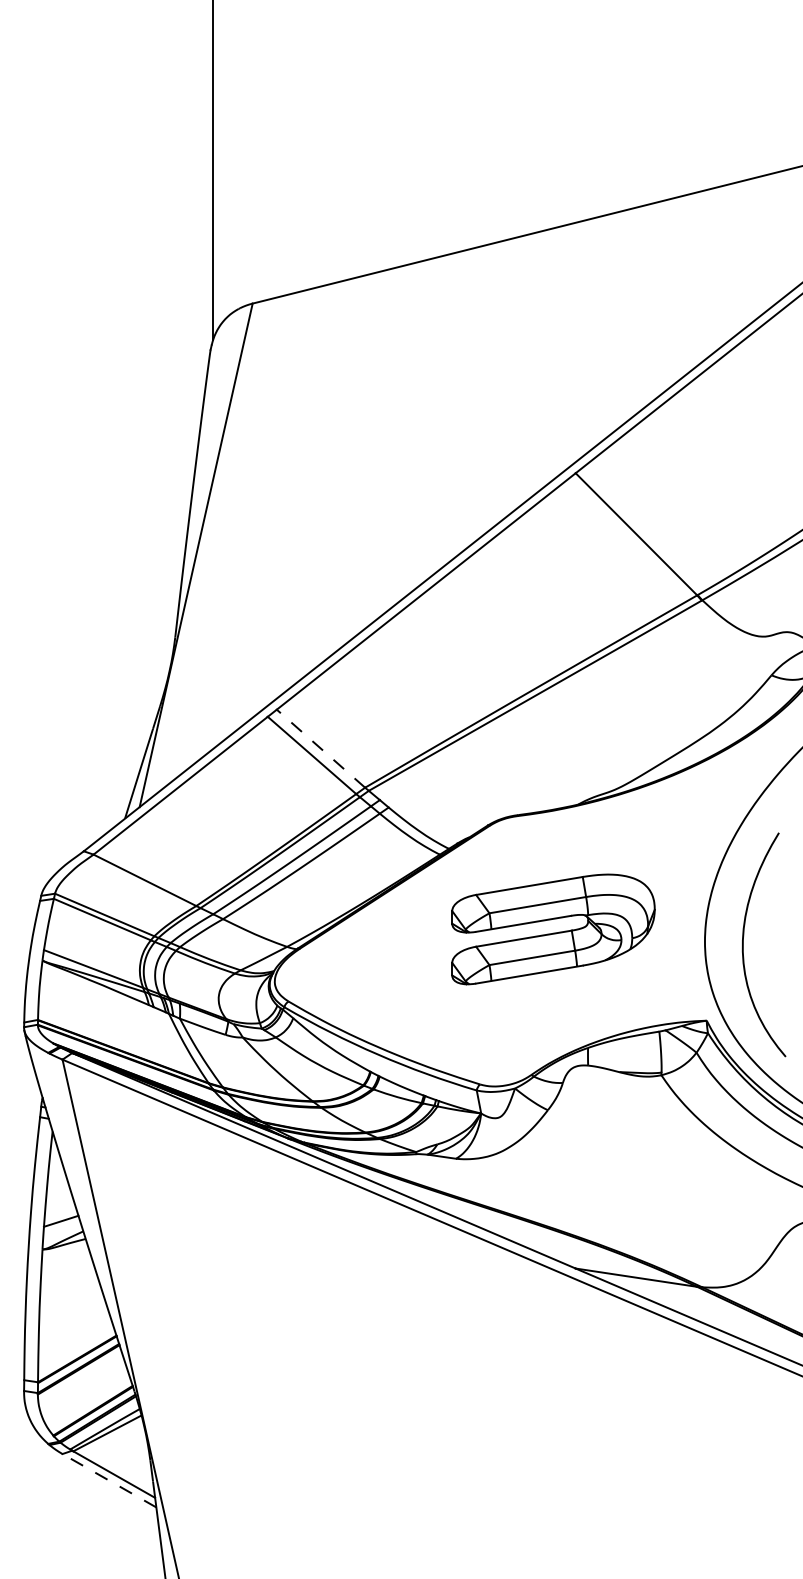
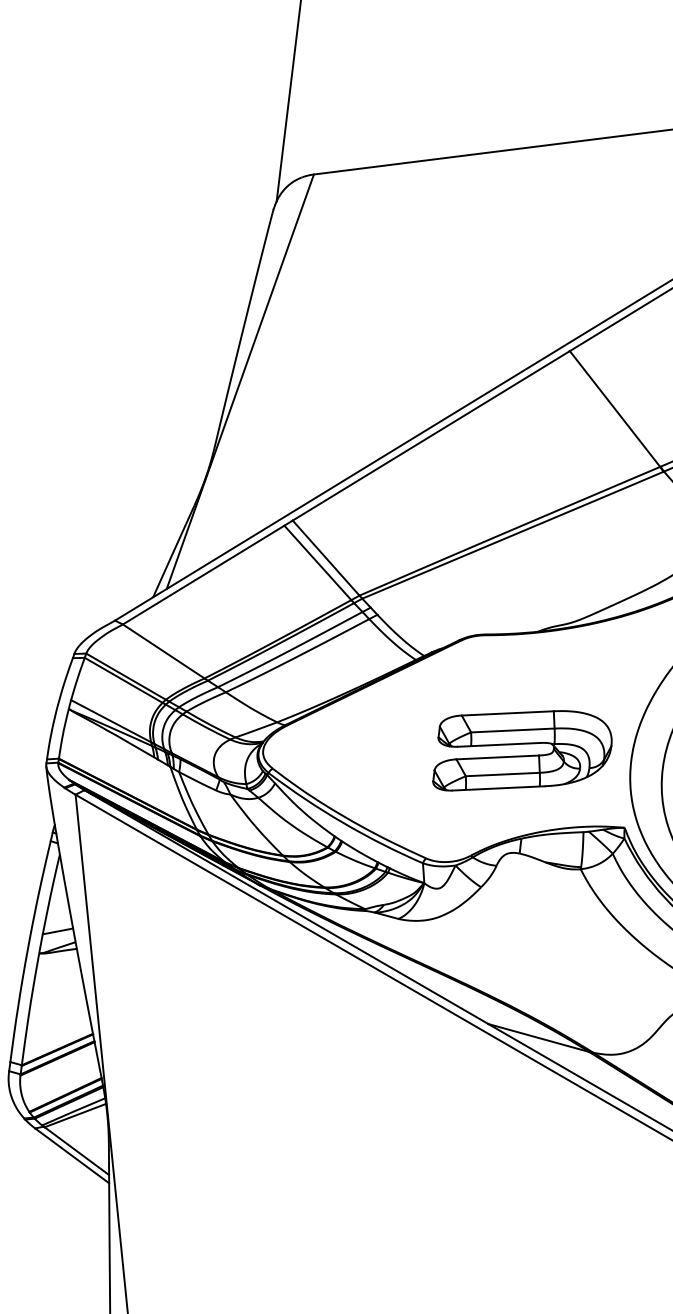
line: (320, 748) -> (325, 557), dashed -> solid
part: (553, 929) -> (523, 752), moved
line: (109, 1480) -> (72, 1155), dashed -> solid

